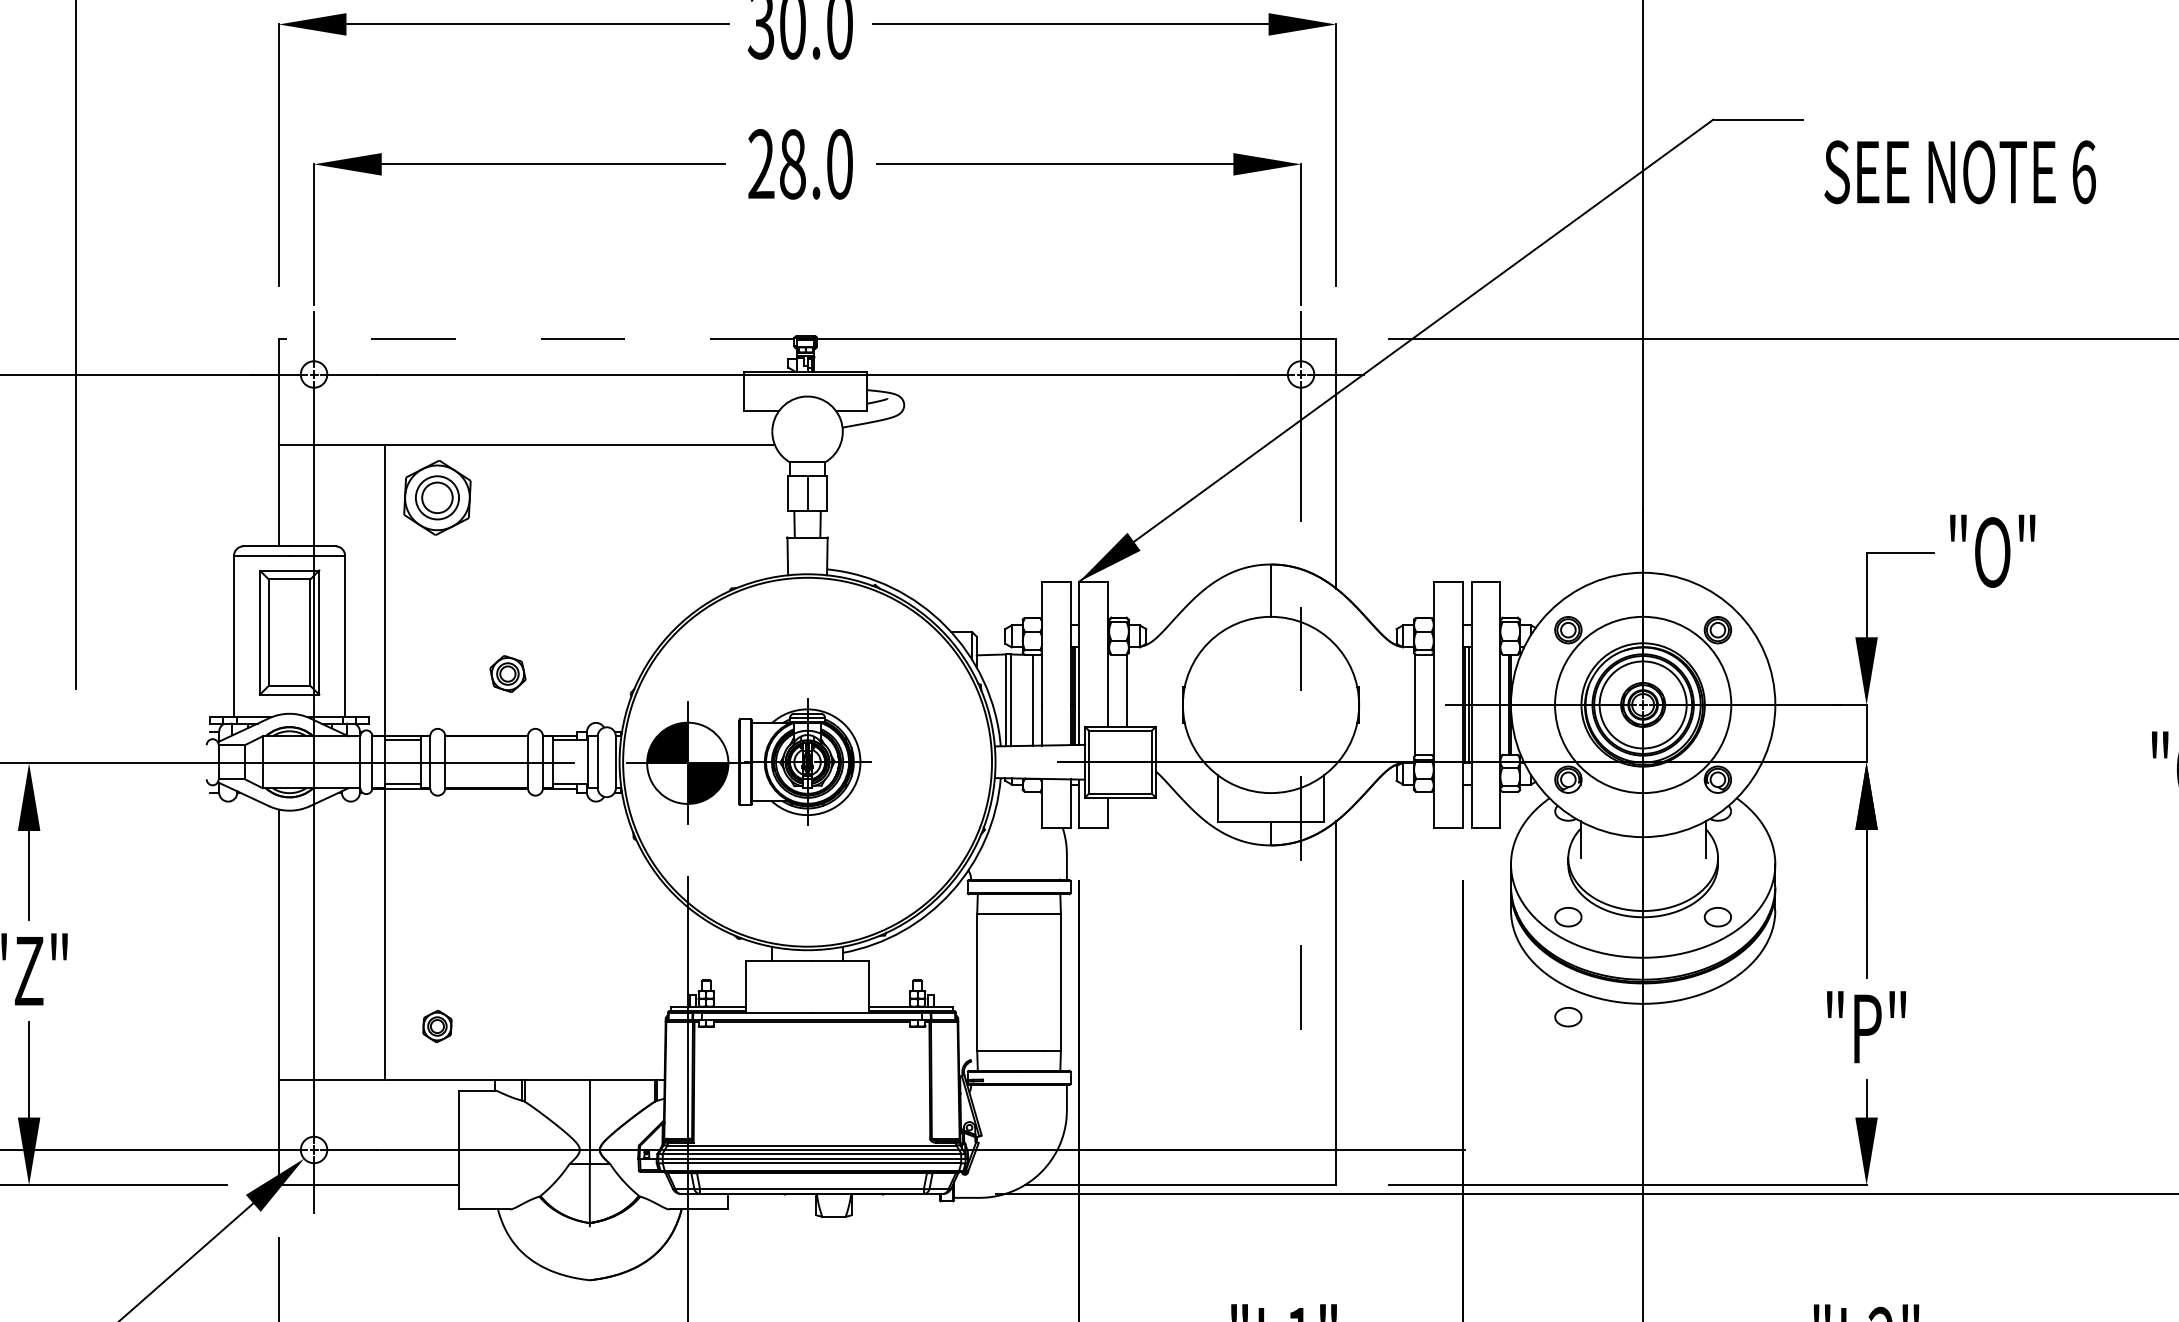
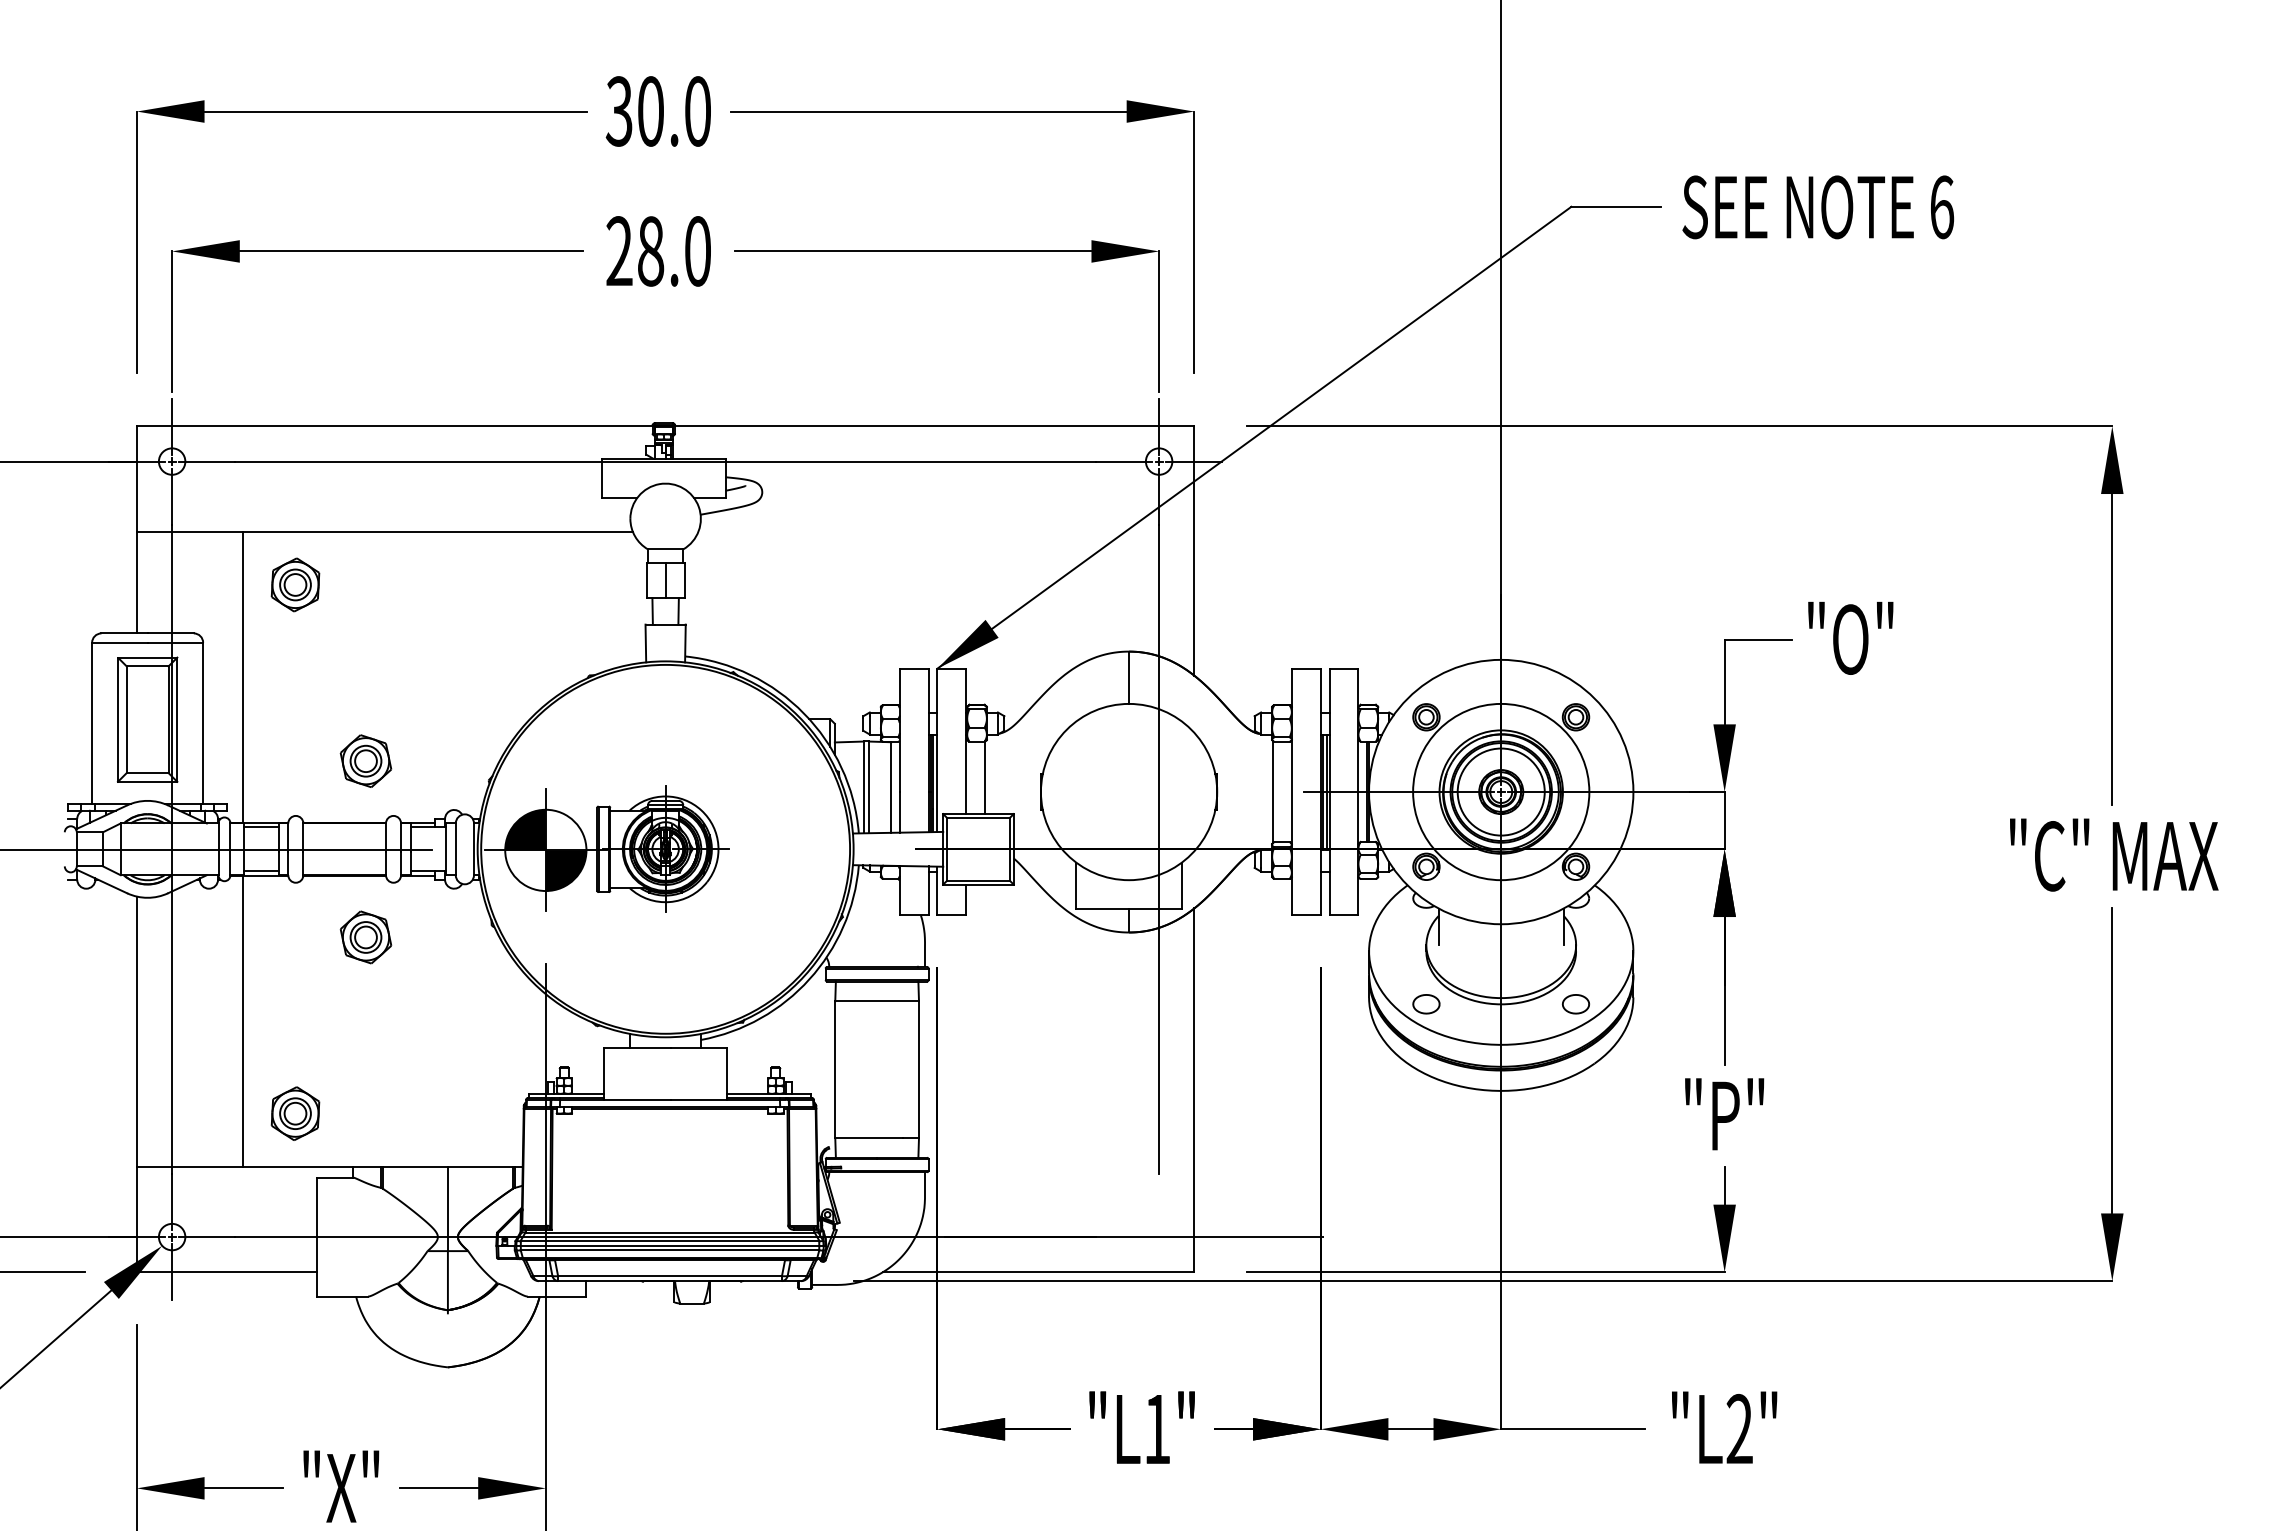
text: (1960, 172) -> (1818, 207), moved
line: (536, 339) -> (394, 426), dashed -> solid
part: (437, 497) -> (295, 584), size x0.71
part: (507, 673) -> (365, 760), size x1.43
line: (1301, 762) -> (1159, 849), dashed -> solid
part: (507, 850) -> (365, 937), added
part: (1568, 1017) -> (1426, 1104), removed
part: (437, 1026) -> (295, 1113), size x1.67

